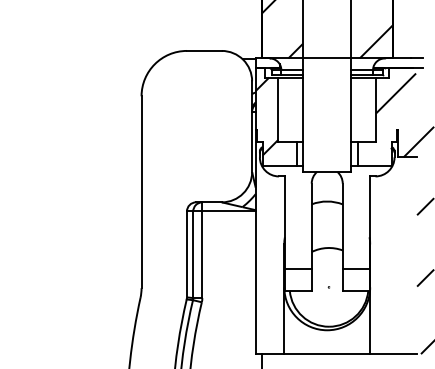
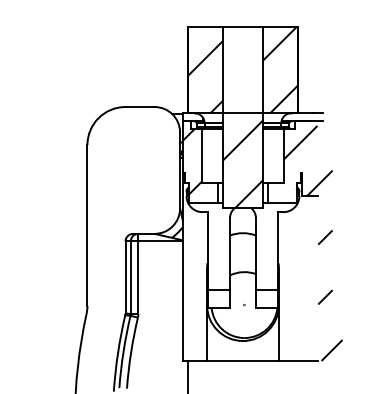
hatch: (326, 119) -> (242, 164), added

